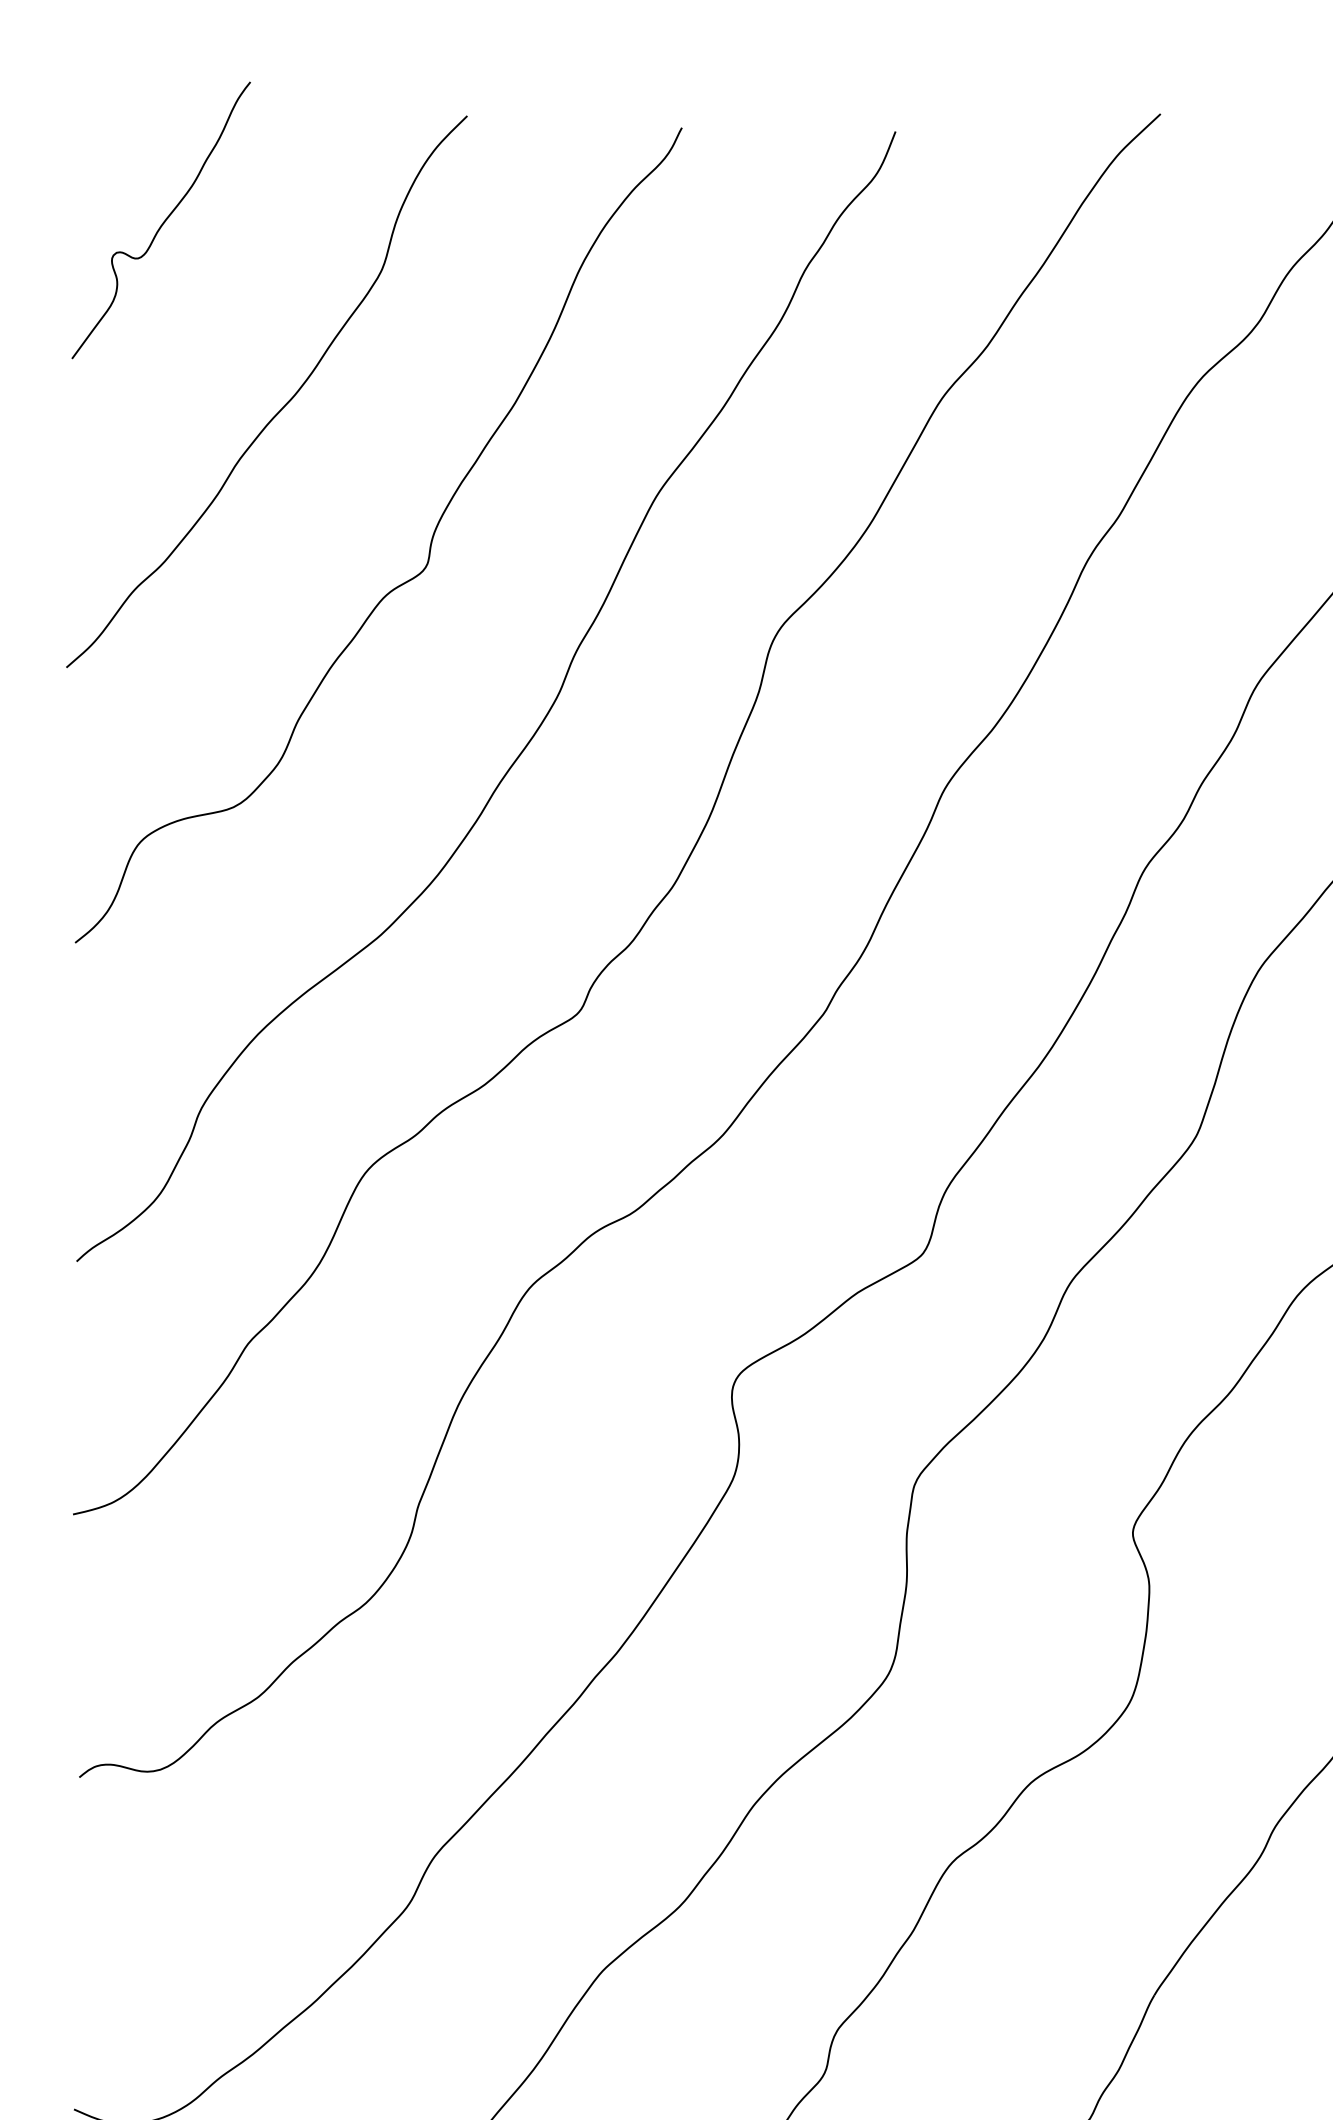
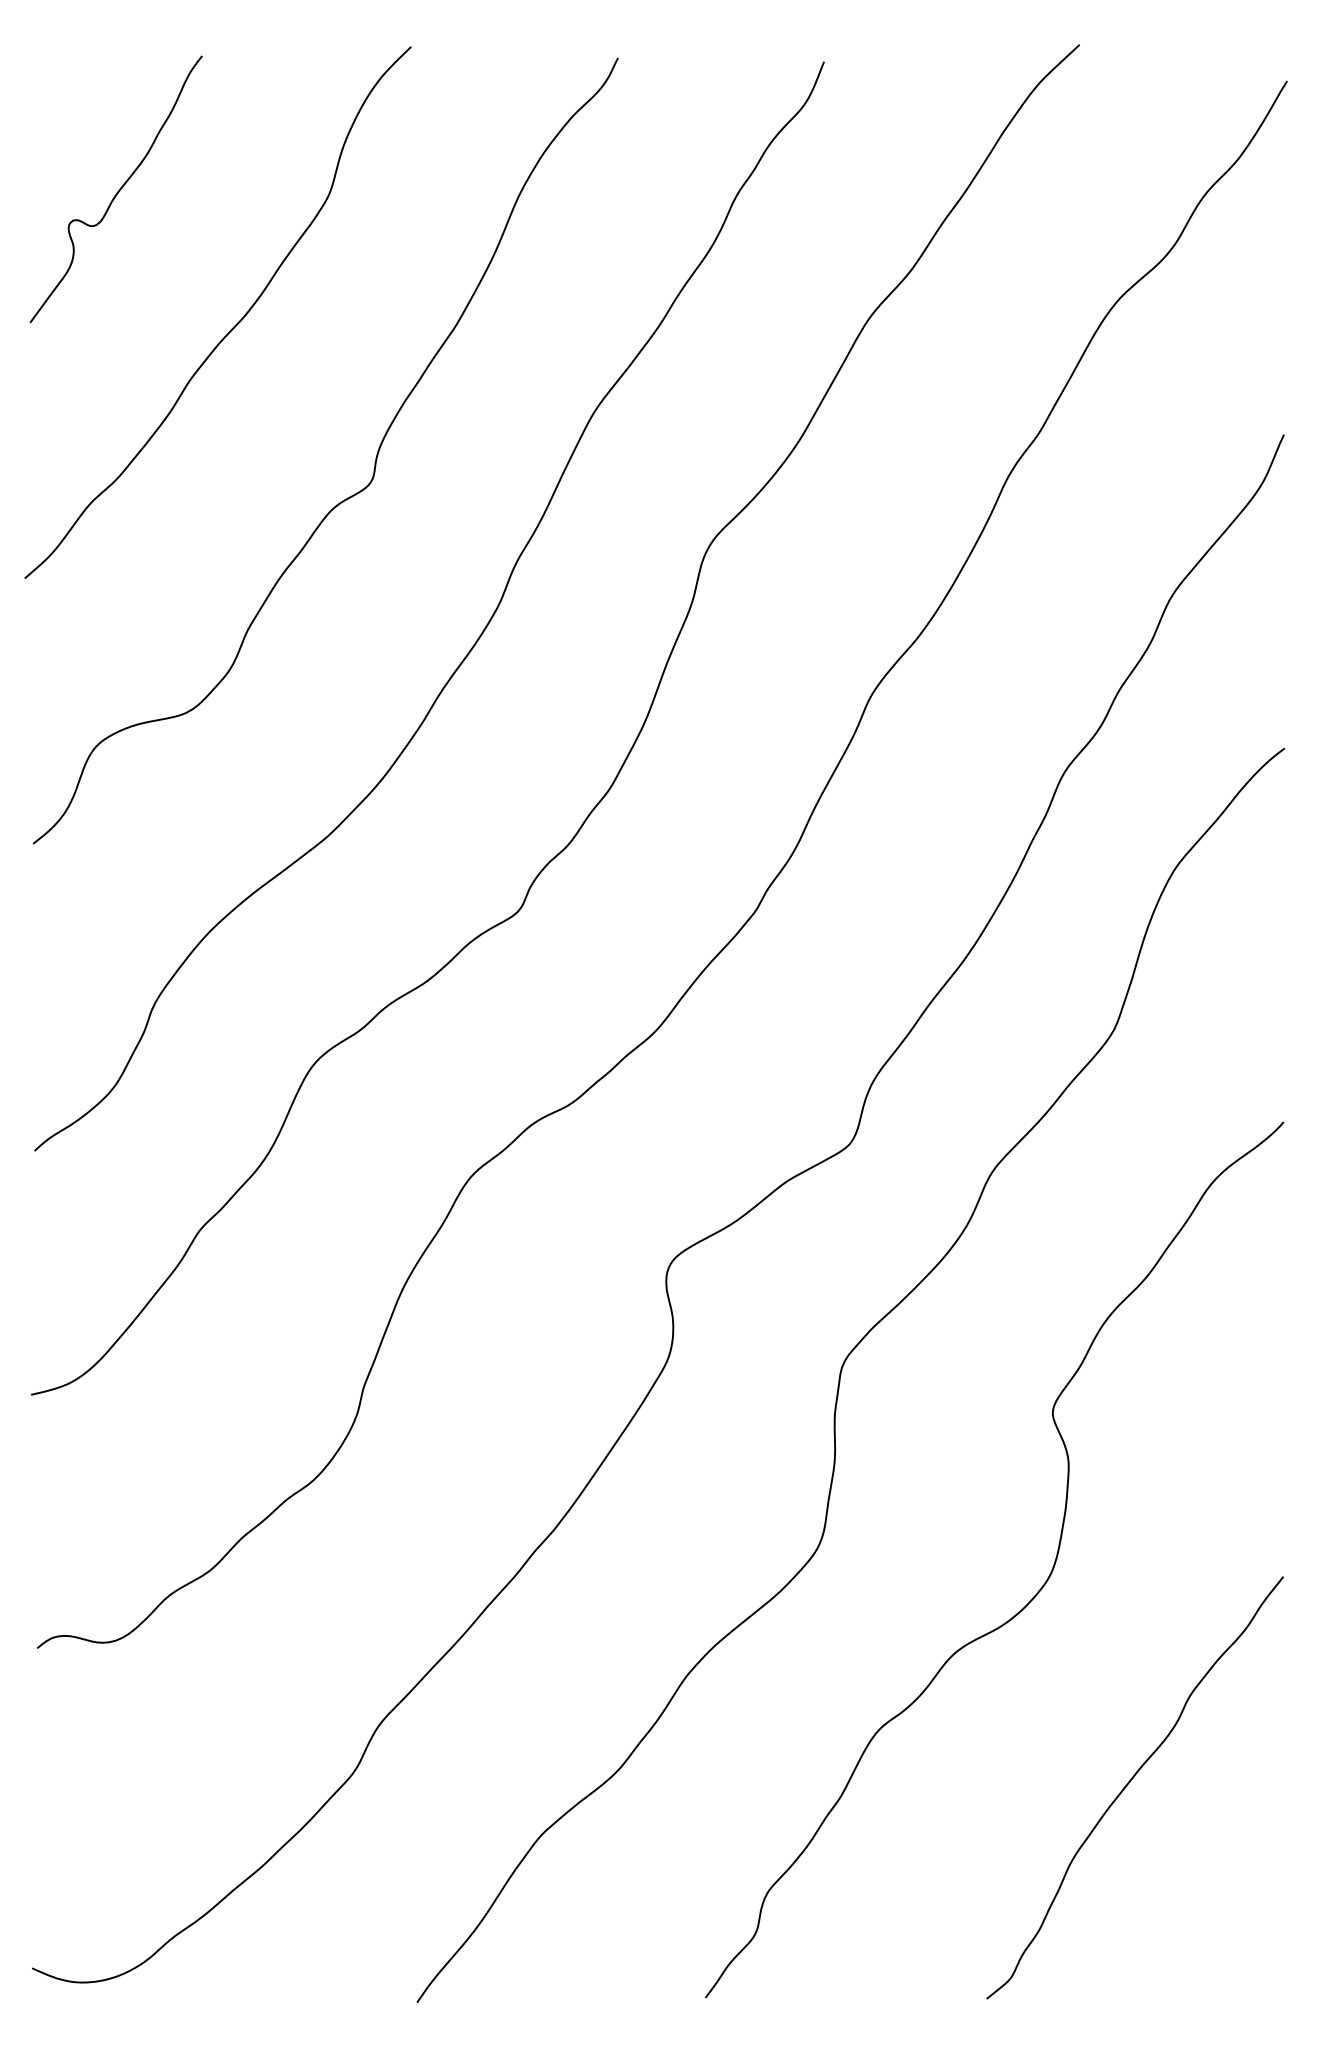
curve: (162, 222) -> (117, 191), moved

